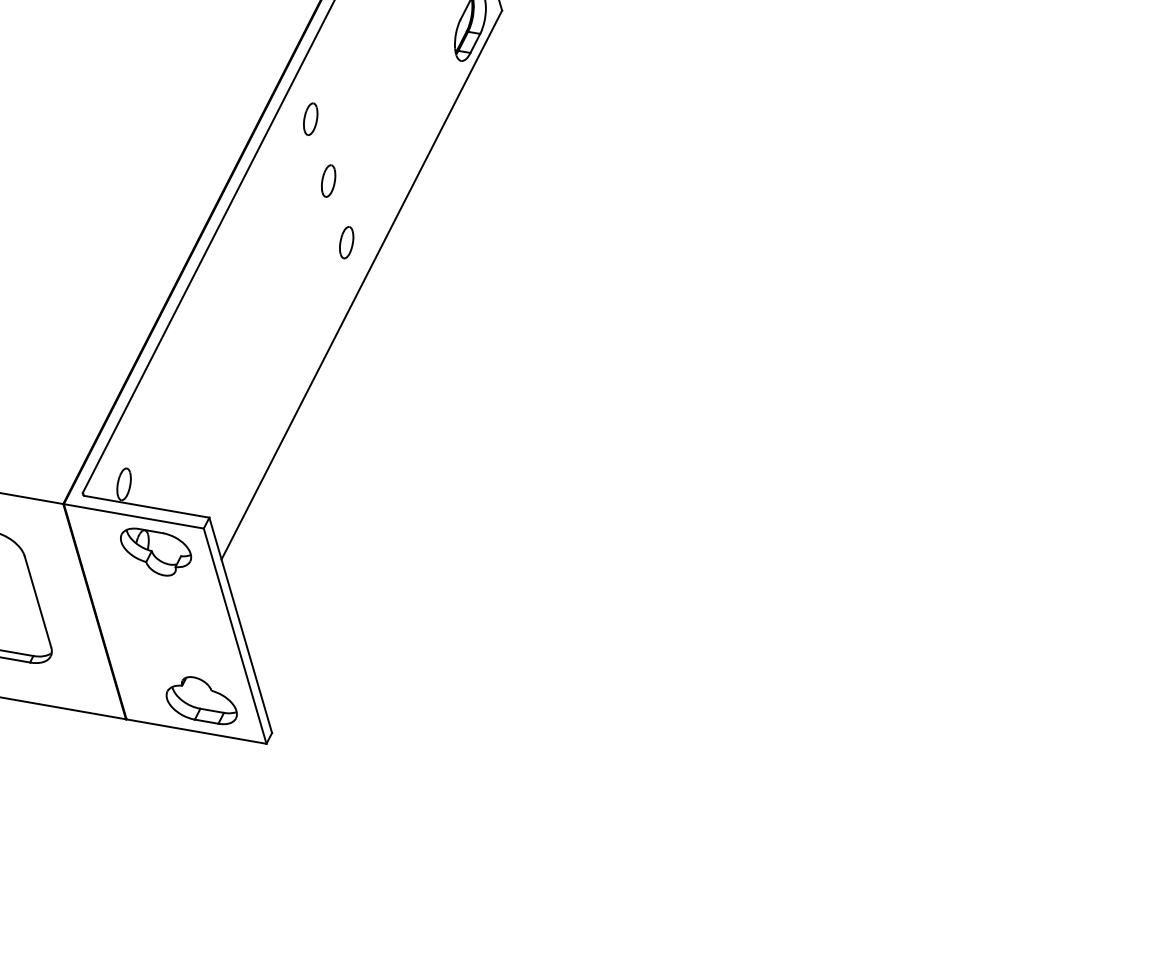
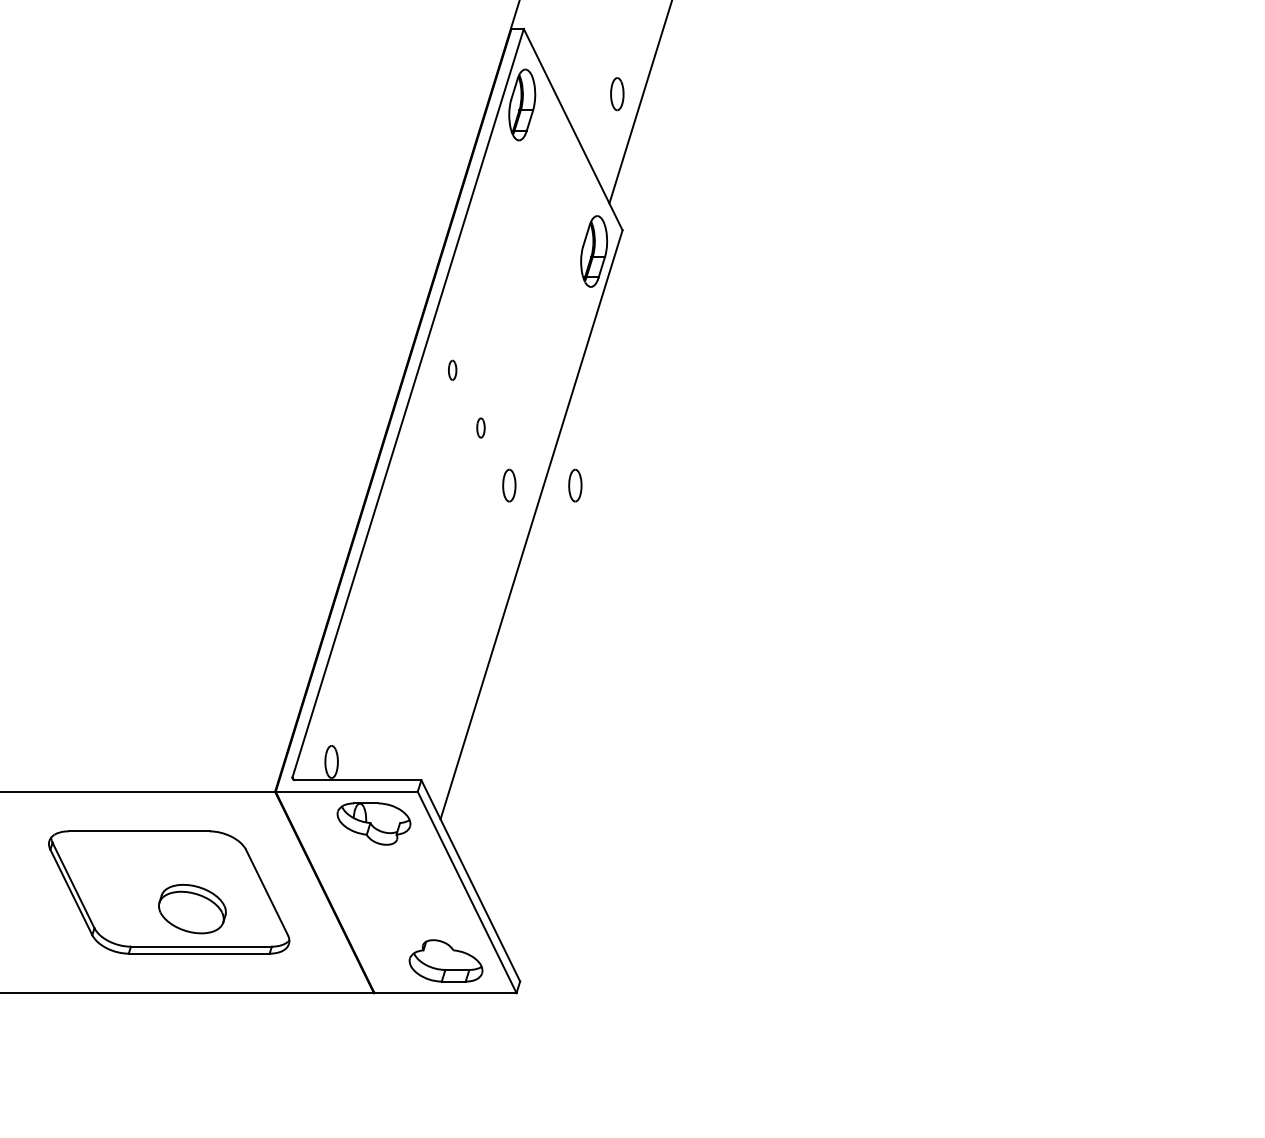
part: (310, 119) -> (452, 370), size x0.6
part: (328, 180) -> (480, 427), size x0.6
part: (411, 253) -> (575, 485), added

